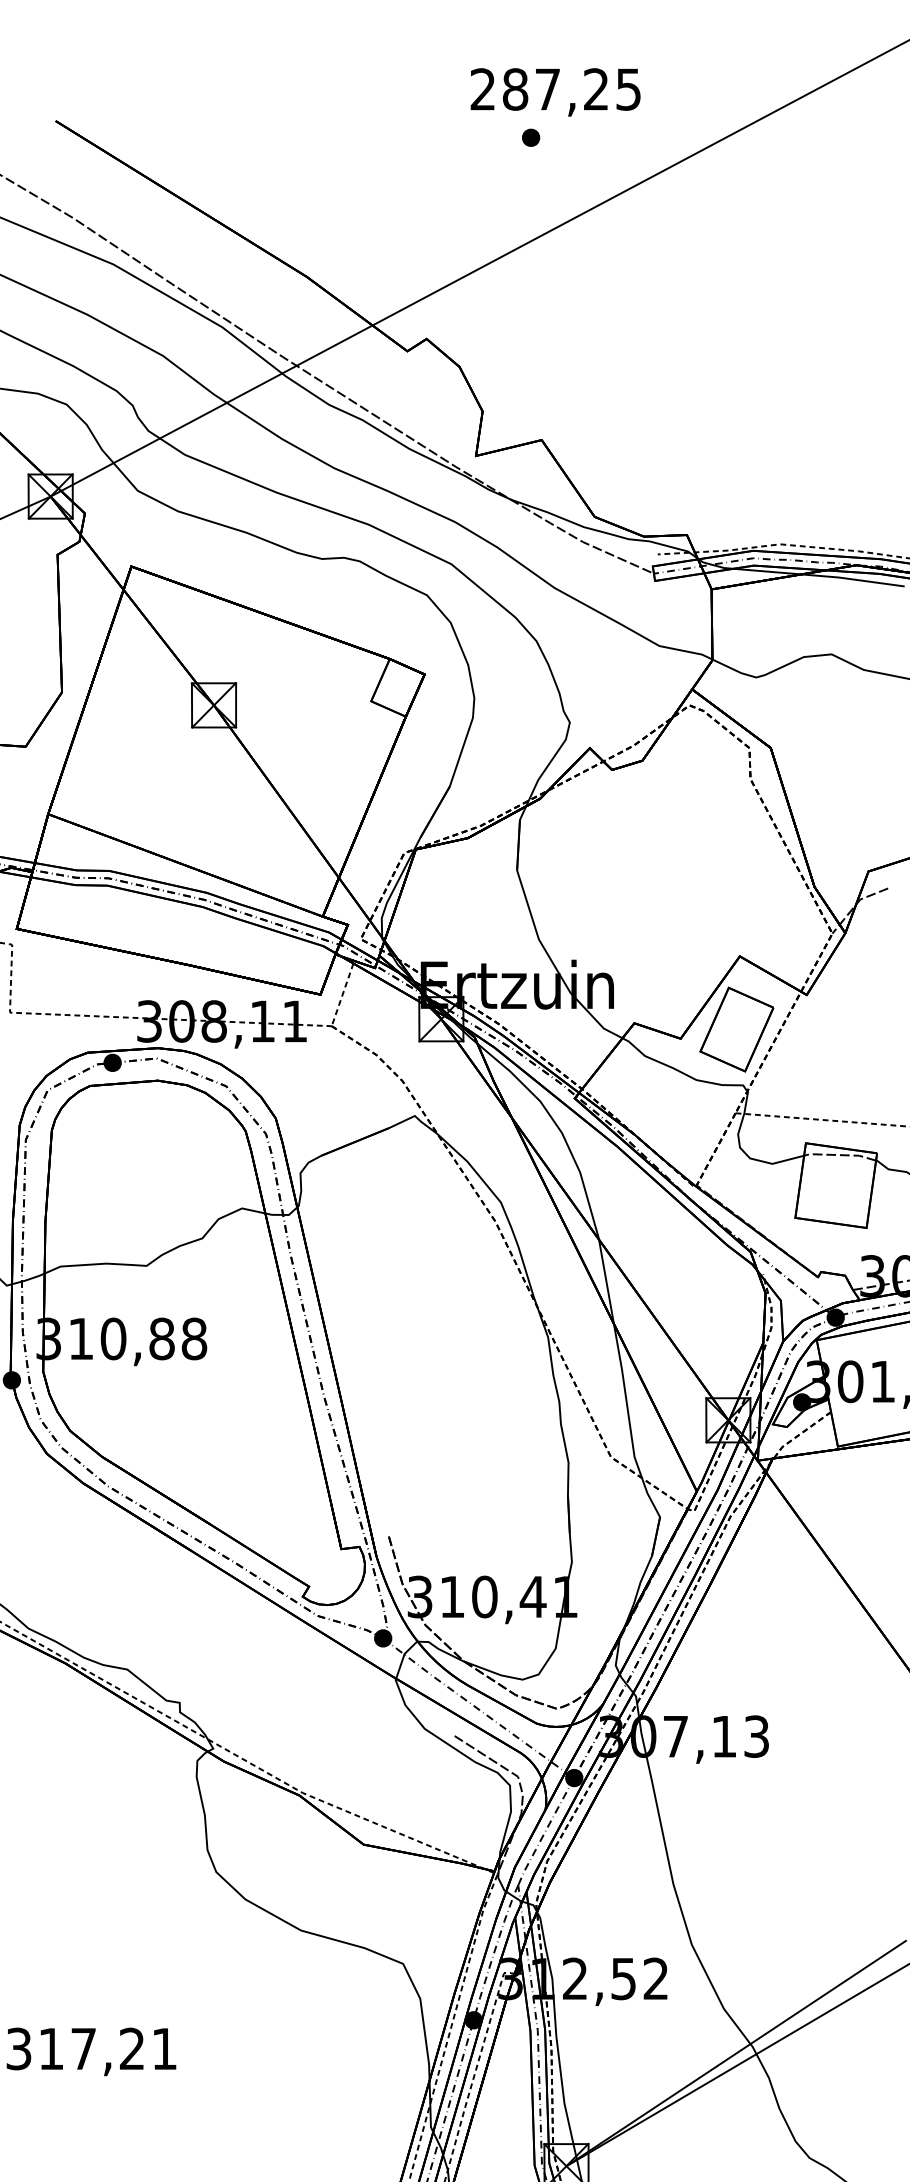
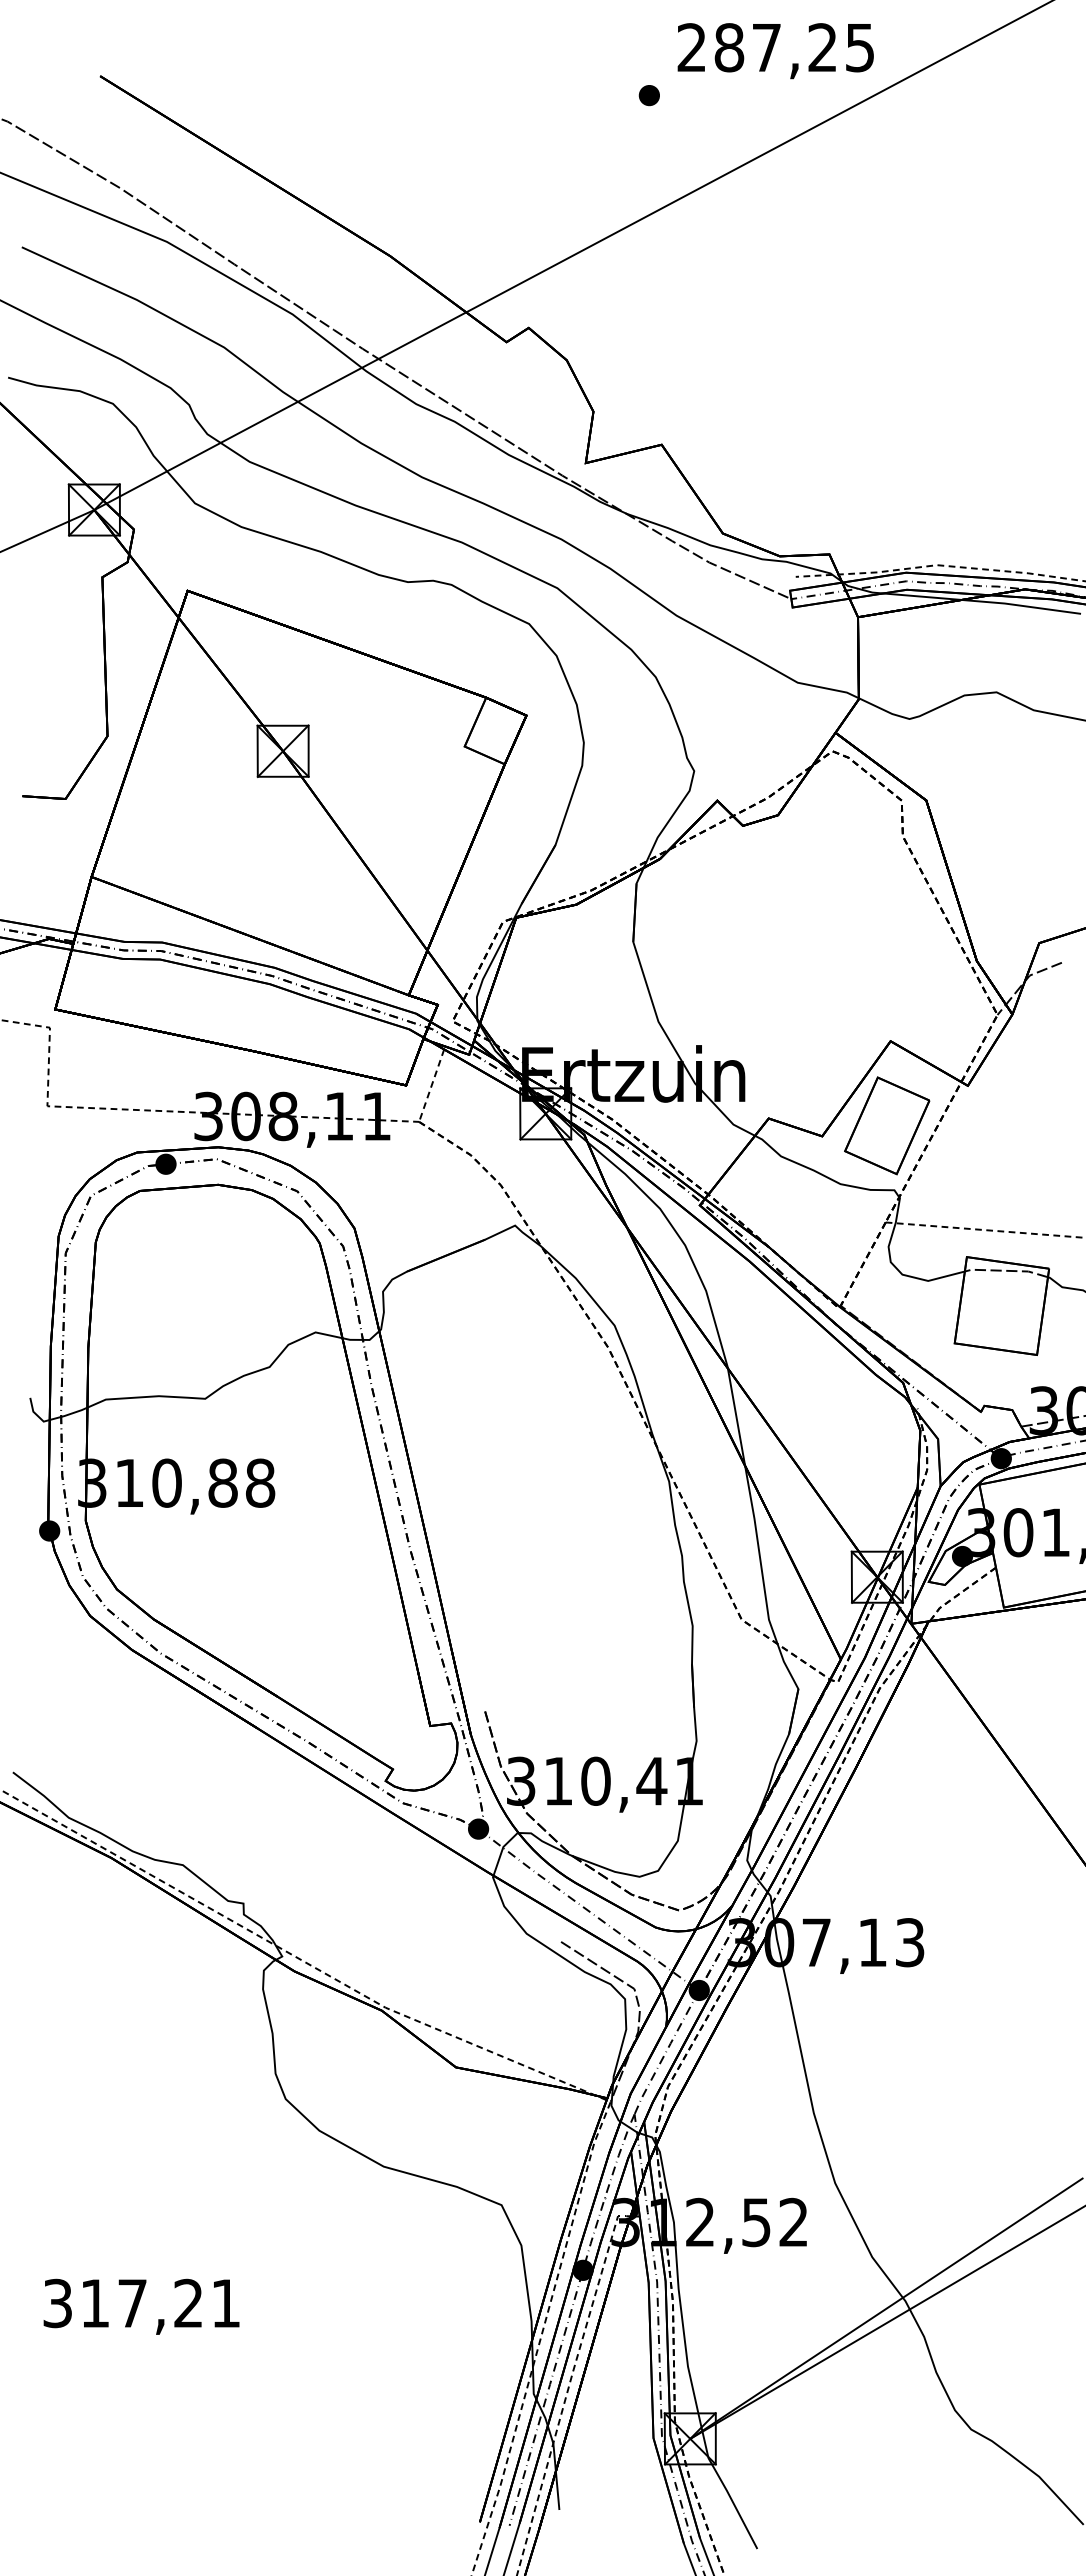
text: (555, 92) -> (775, 51), moved

